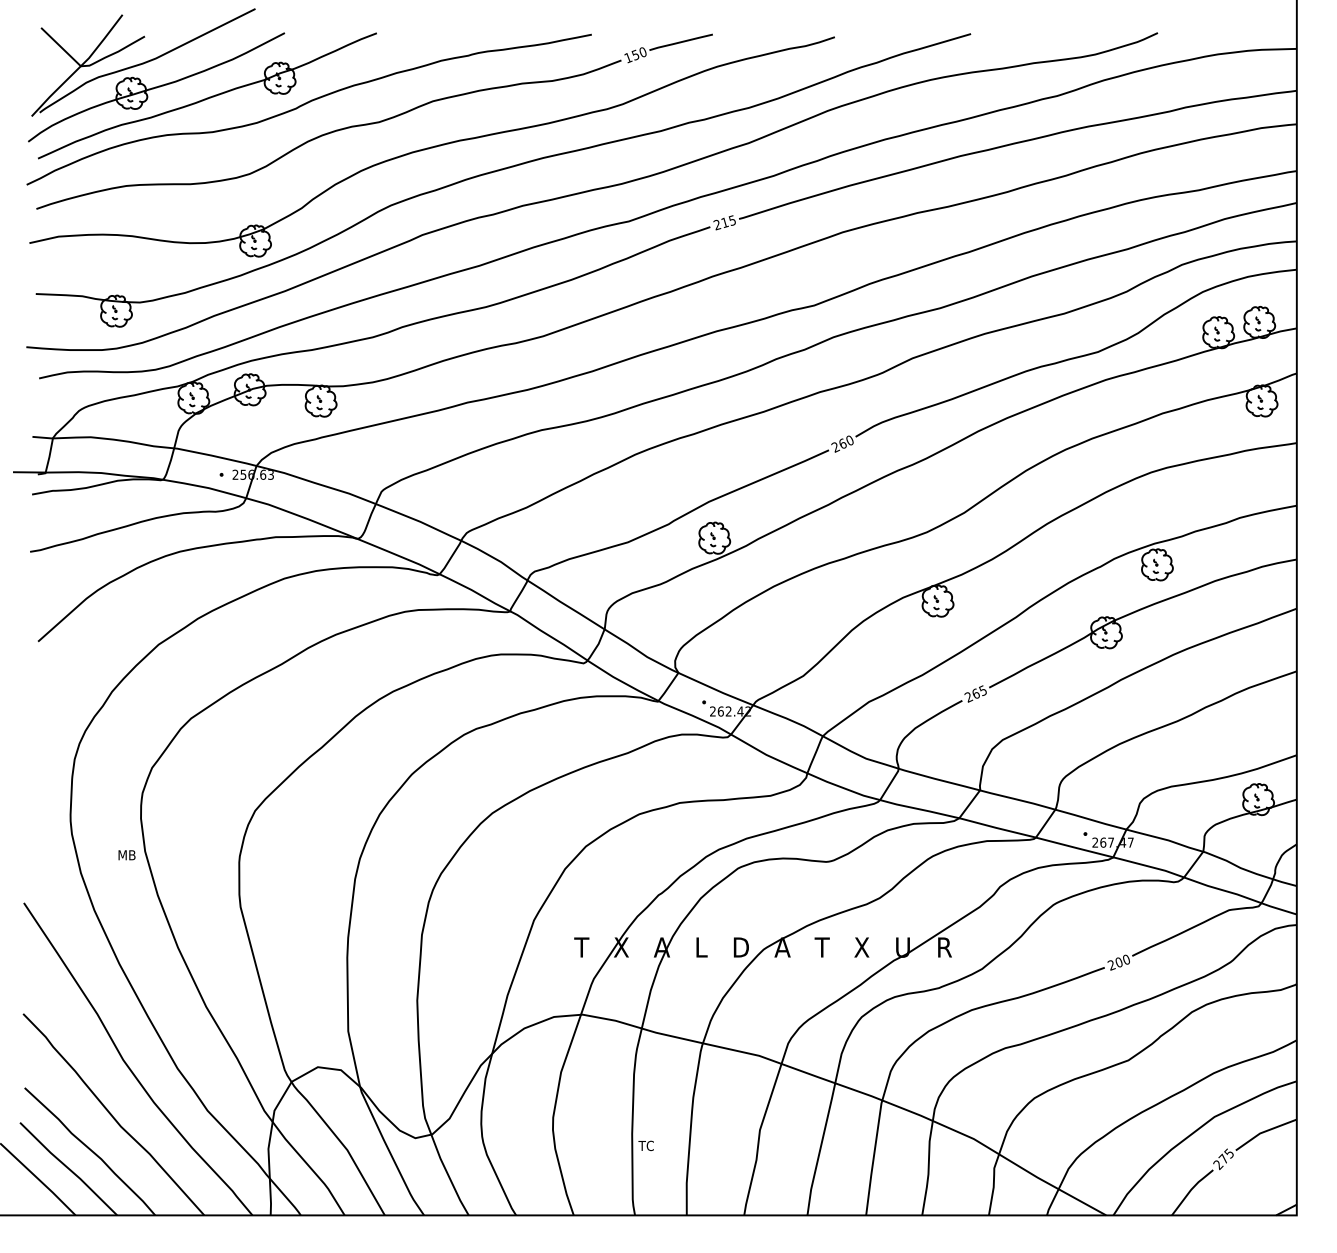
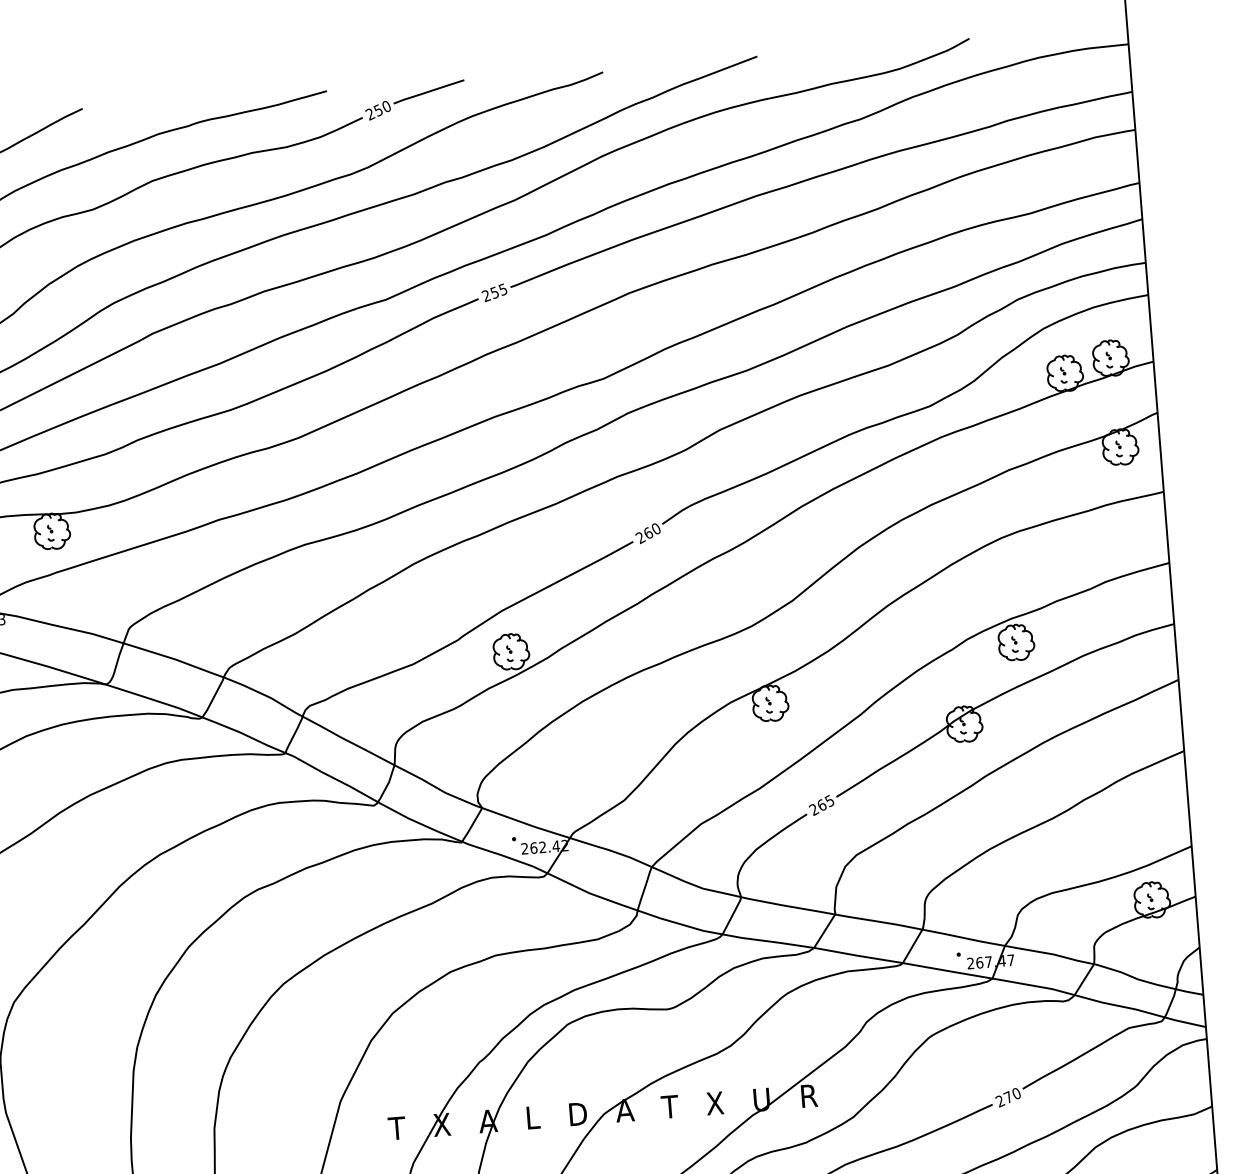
text: (627, 58) -> (369, 114), 150 -> 250
text: (724, 222) -> (494, 292), 215 -> 255
text: (1118, 962) -> (1007, 1097), 200 -> 270

